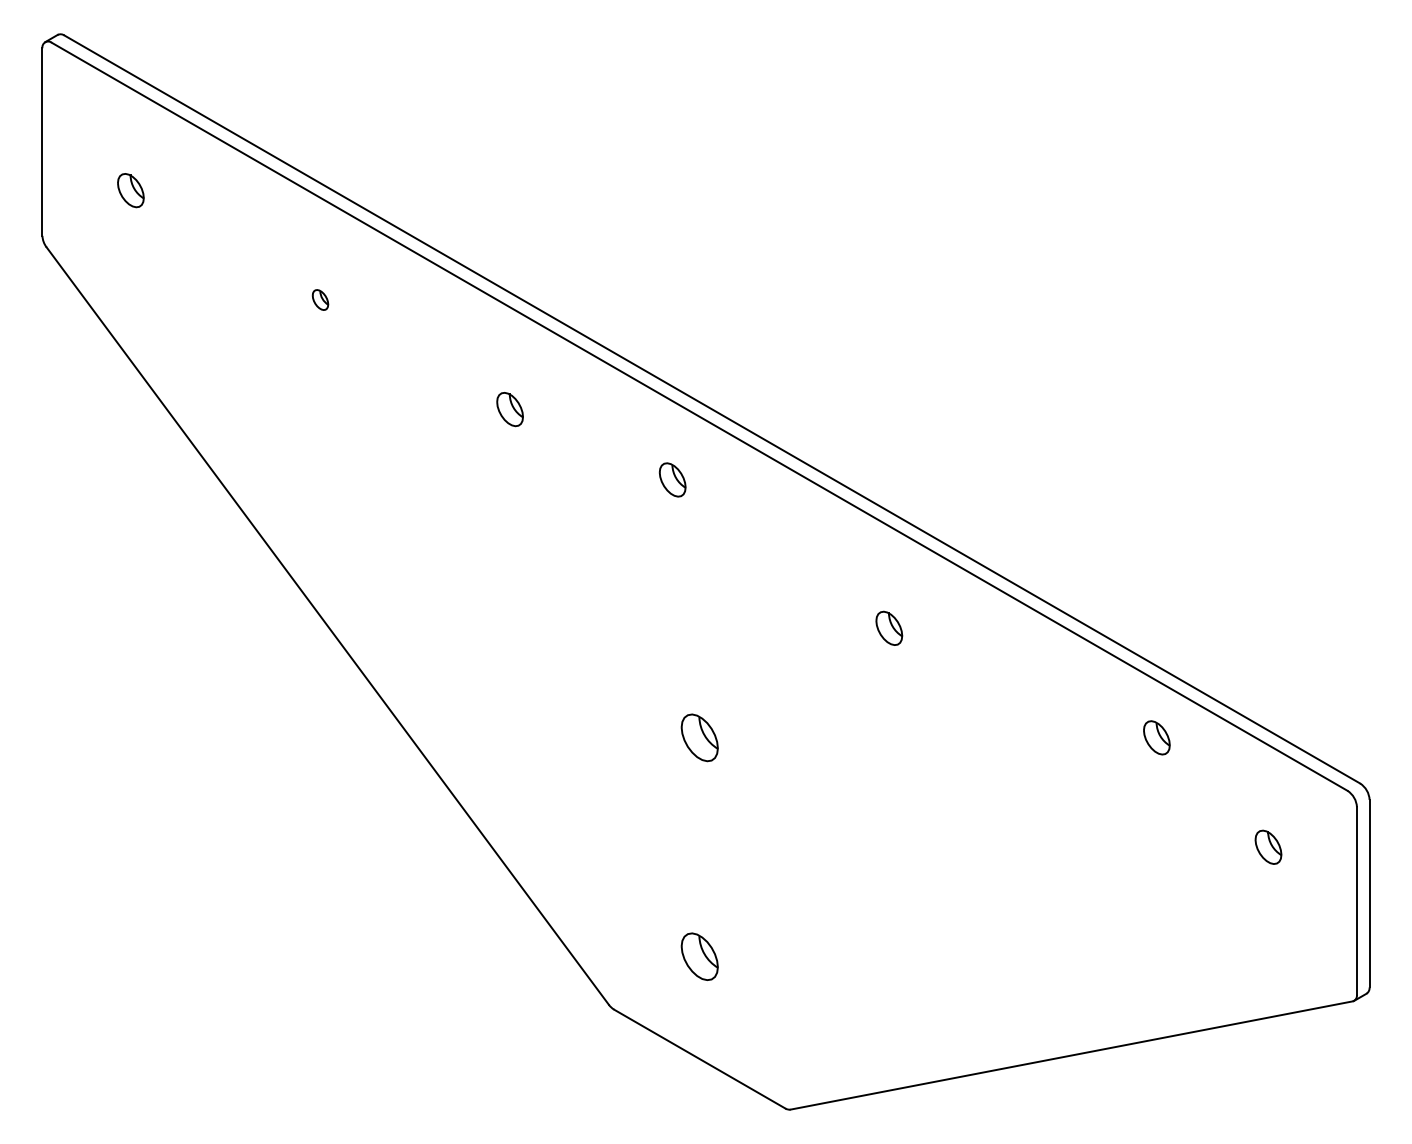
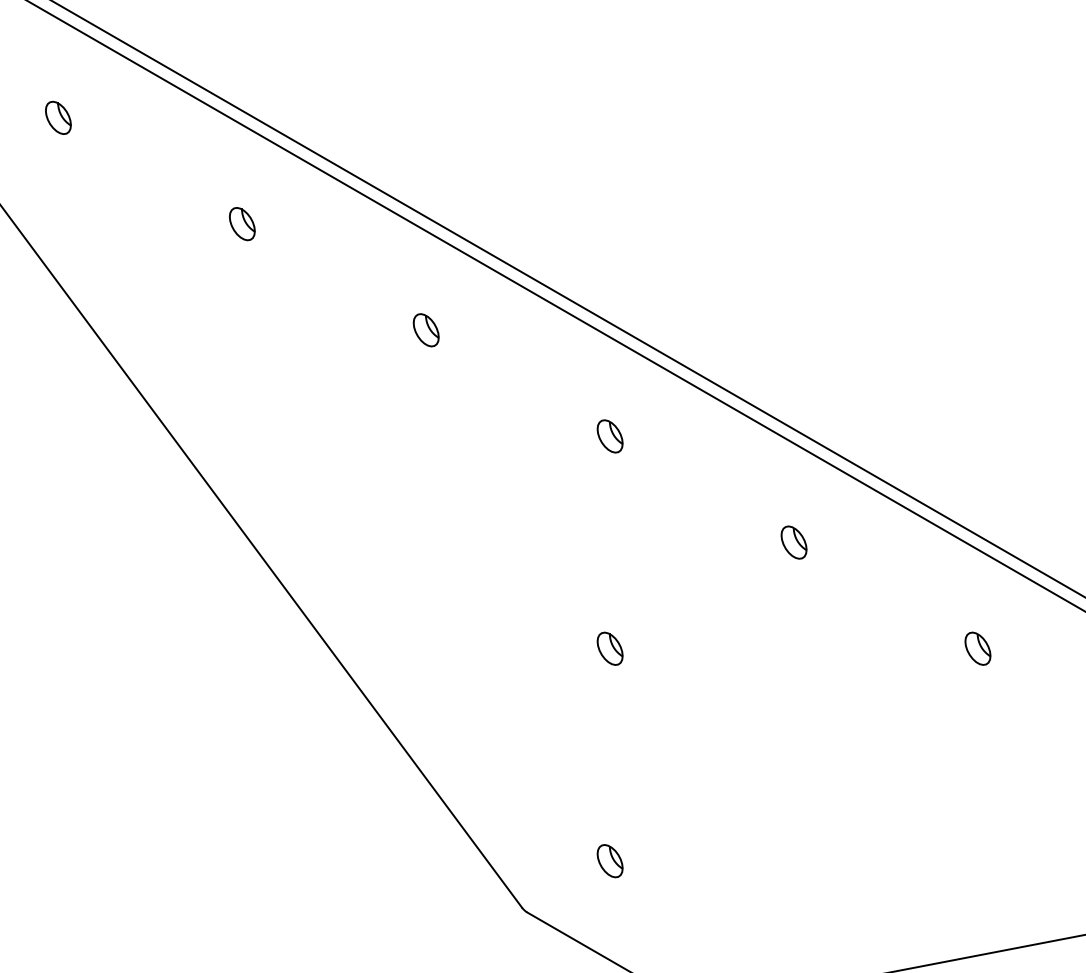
part: (320, 299) -> (242, 223), size x1.67
part: (672, 479) -> (609, 435), moved
part: (699, 737) -> (609, 648), size x0.71
part: (1156, 737) -> (977, 648), moved
part: (699, 956) -> (609, 860), size x0.71

